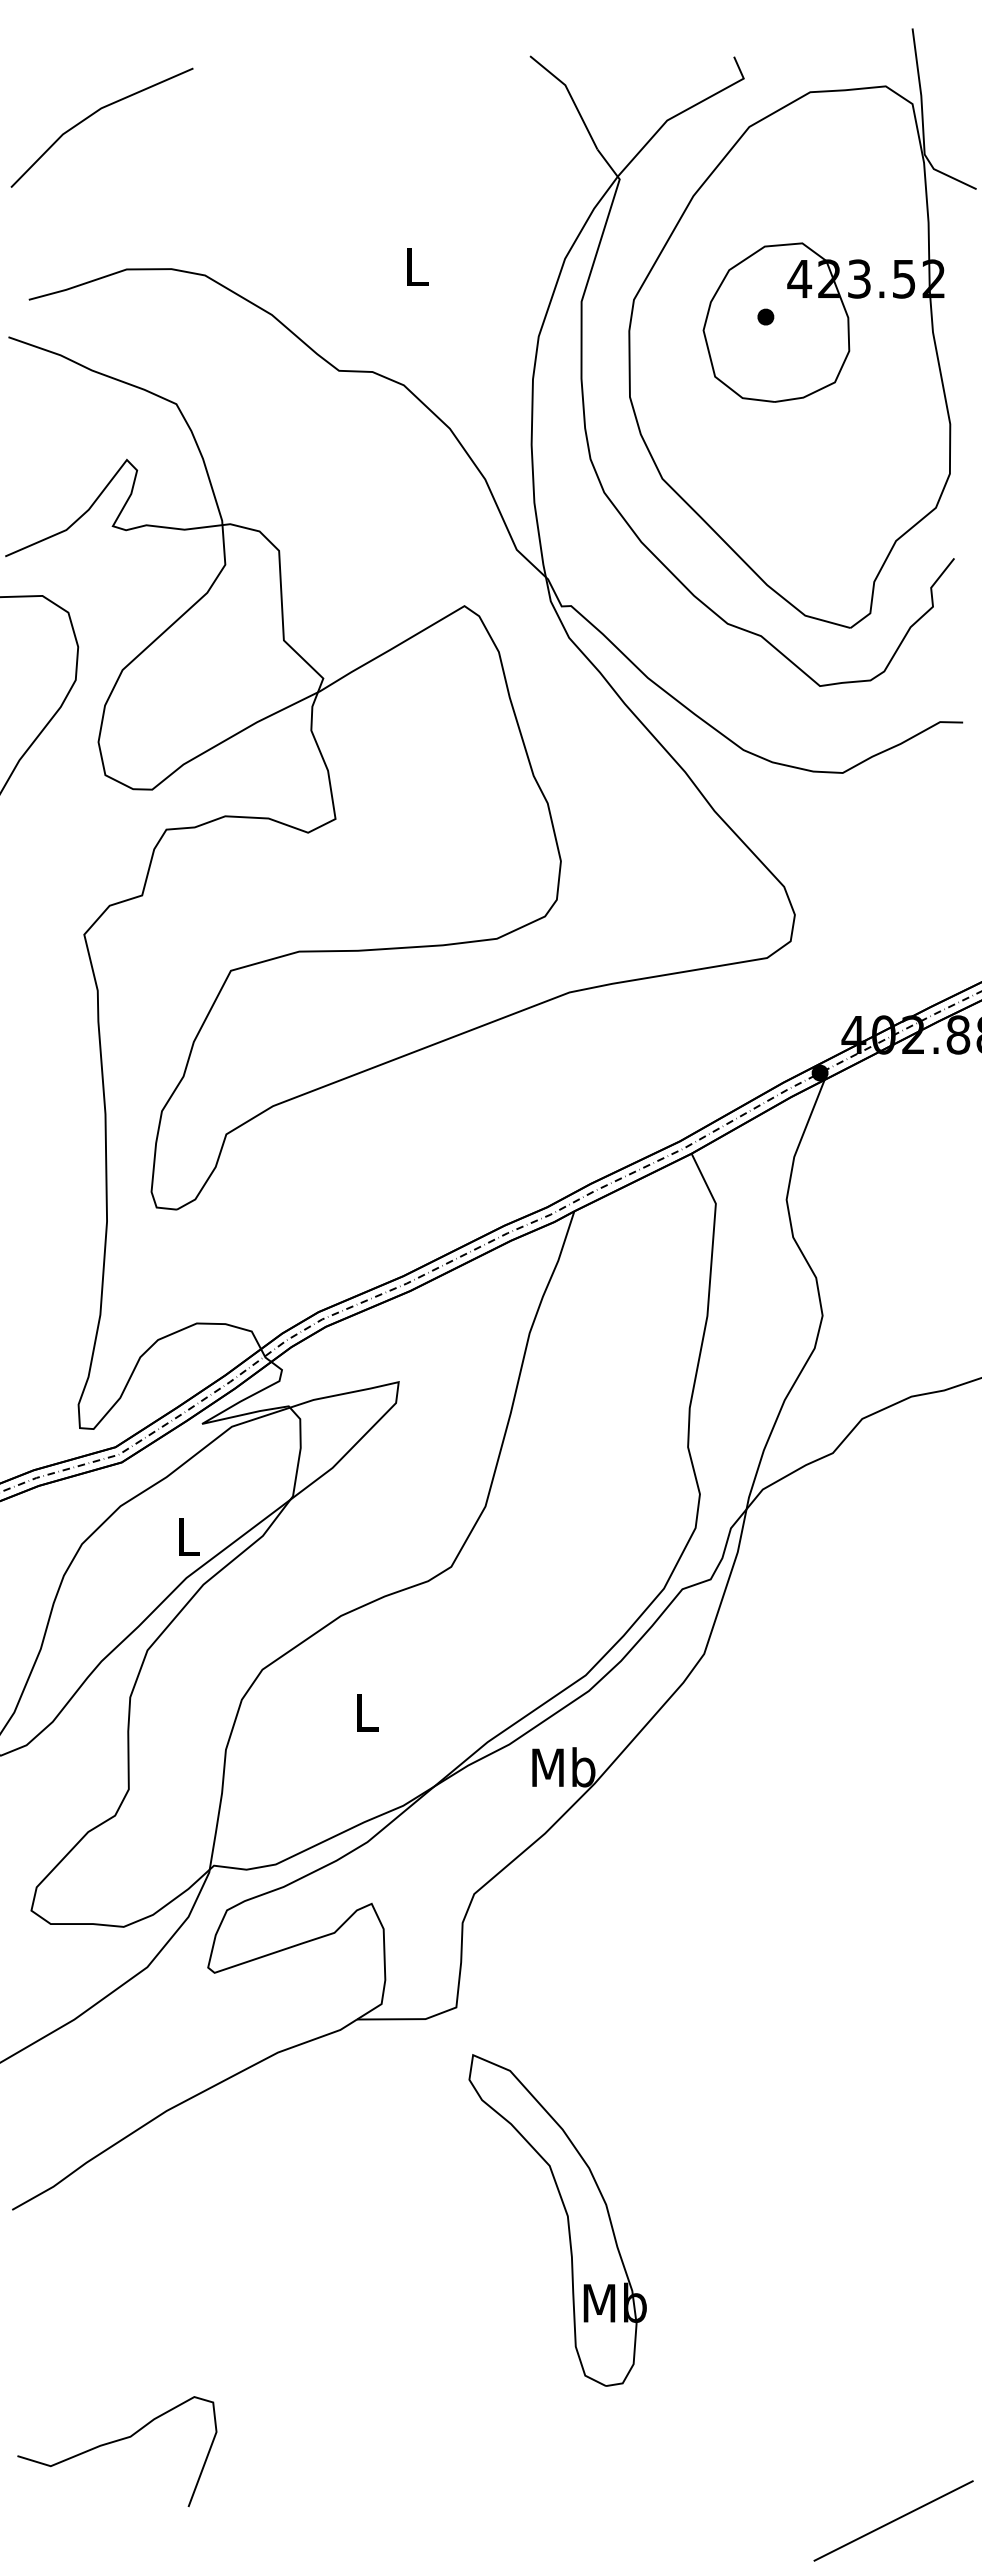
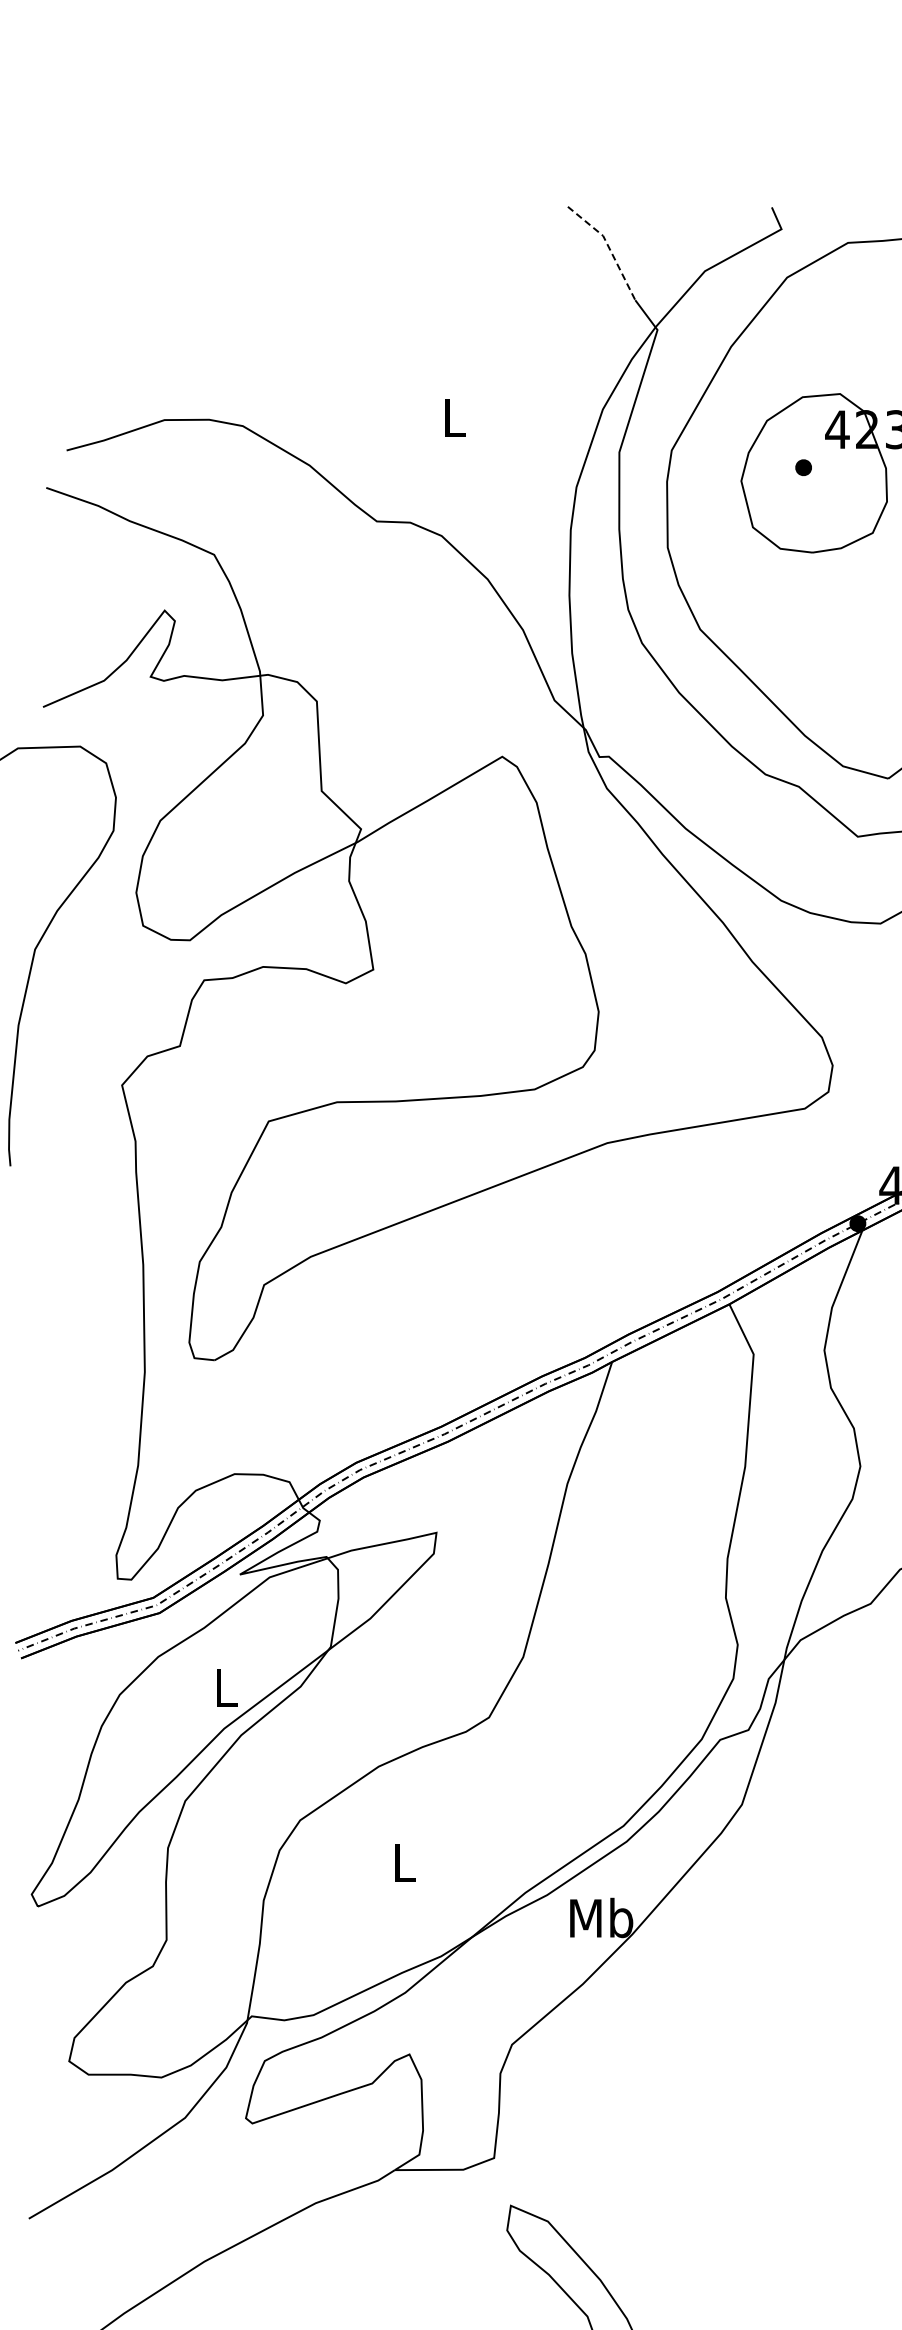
line: (571, 96) -> (609, 247), solid -> dashed
line: (94, 114) -> (132, 265), removed

